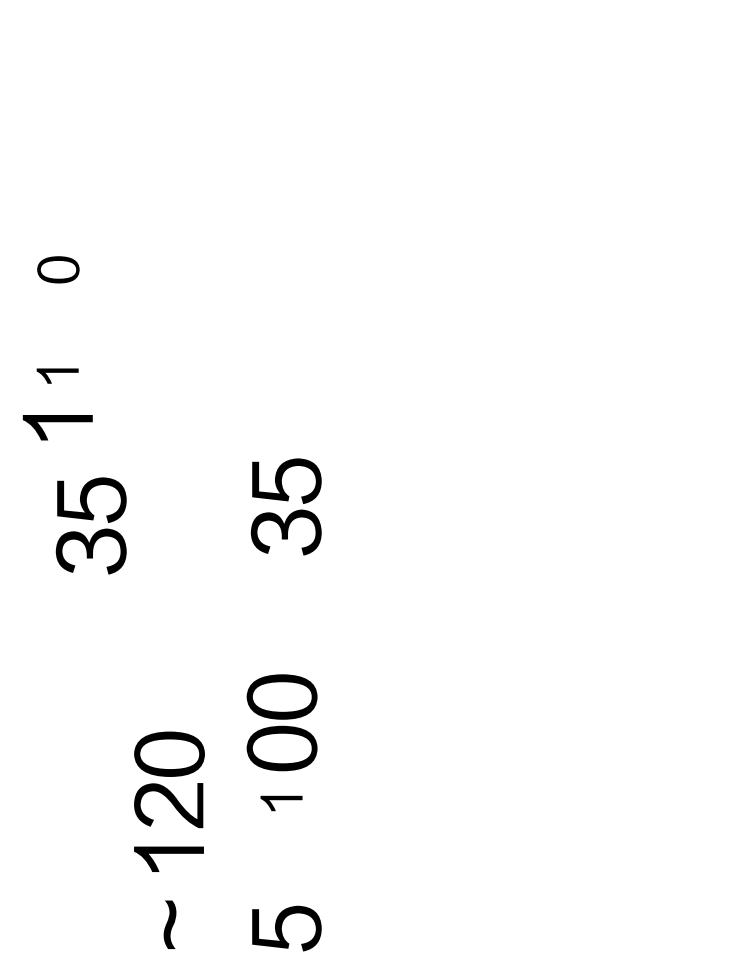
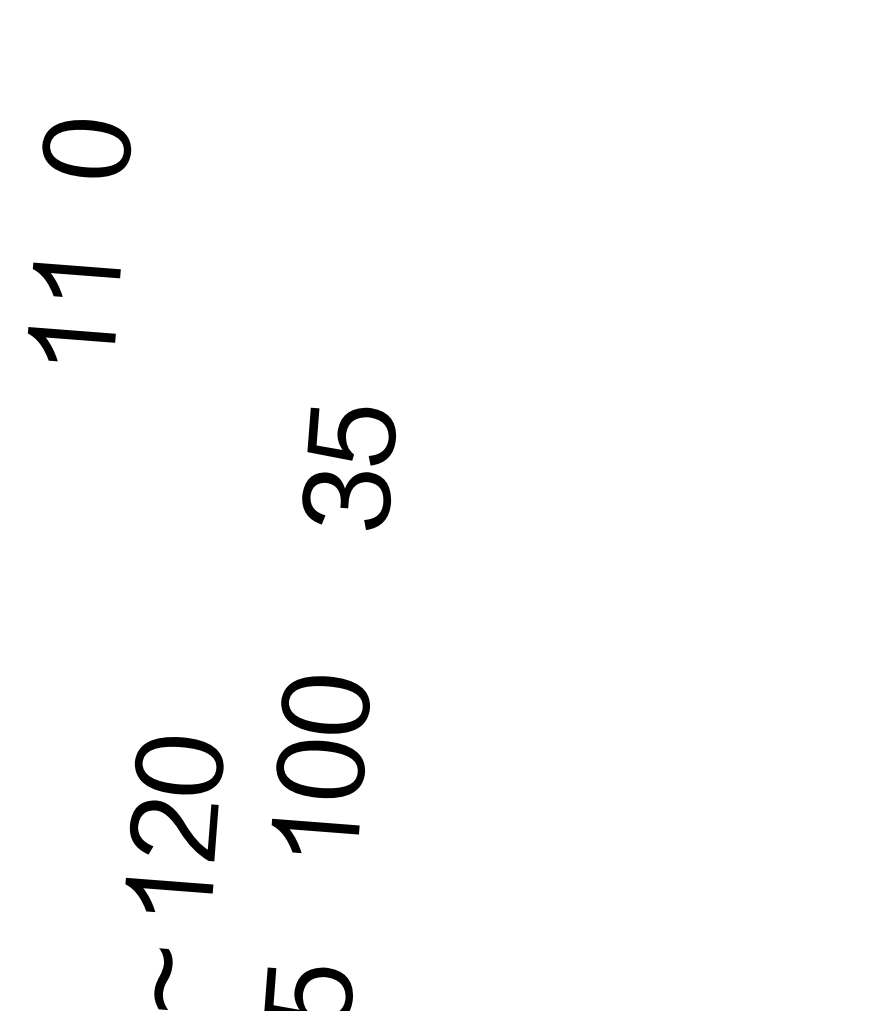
part: (58, 269) -> (86, 148), size x1.67
part: (57, 375) -> (75, 280), size x1.67
part: (90, 525) -> (102, 471), removed
part: (281, 803) -> (314, 838), size x1.67

